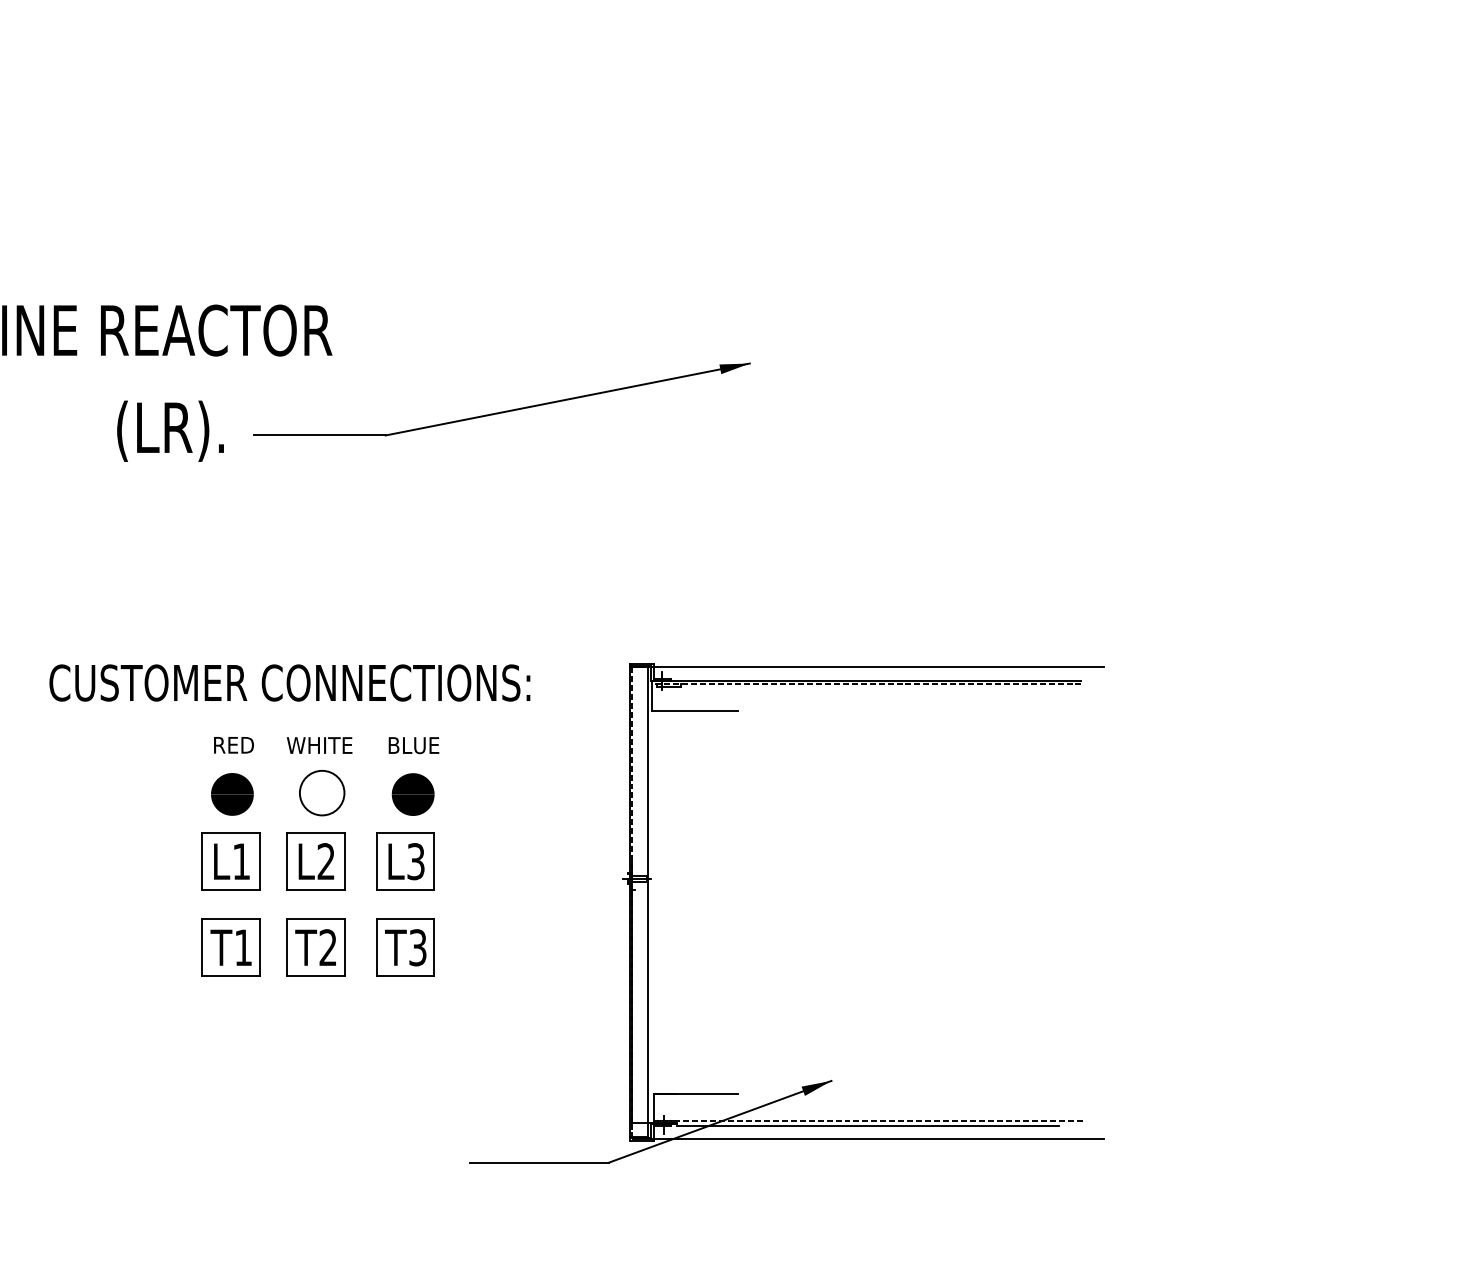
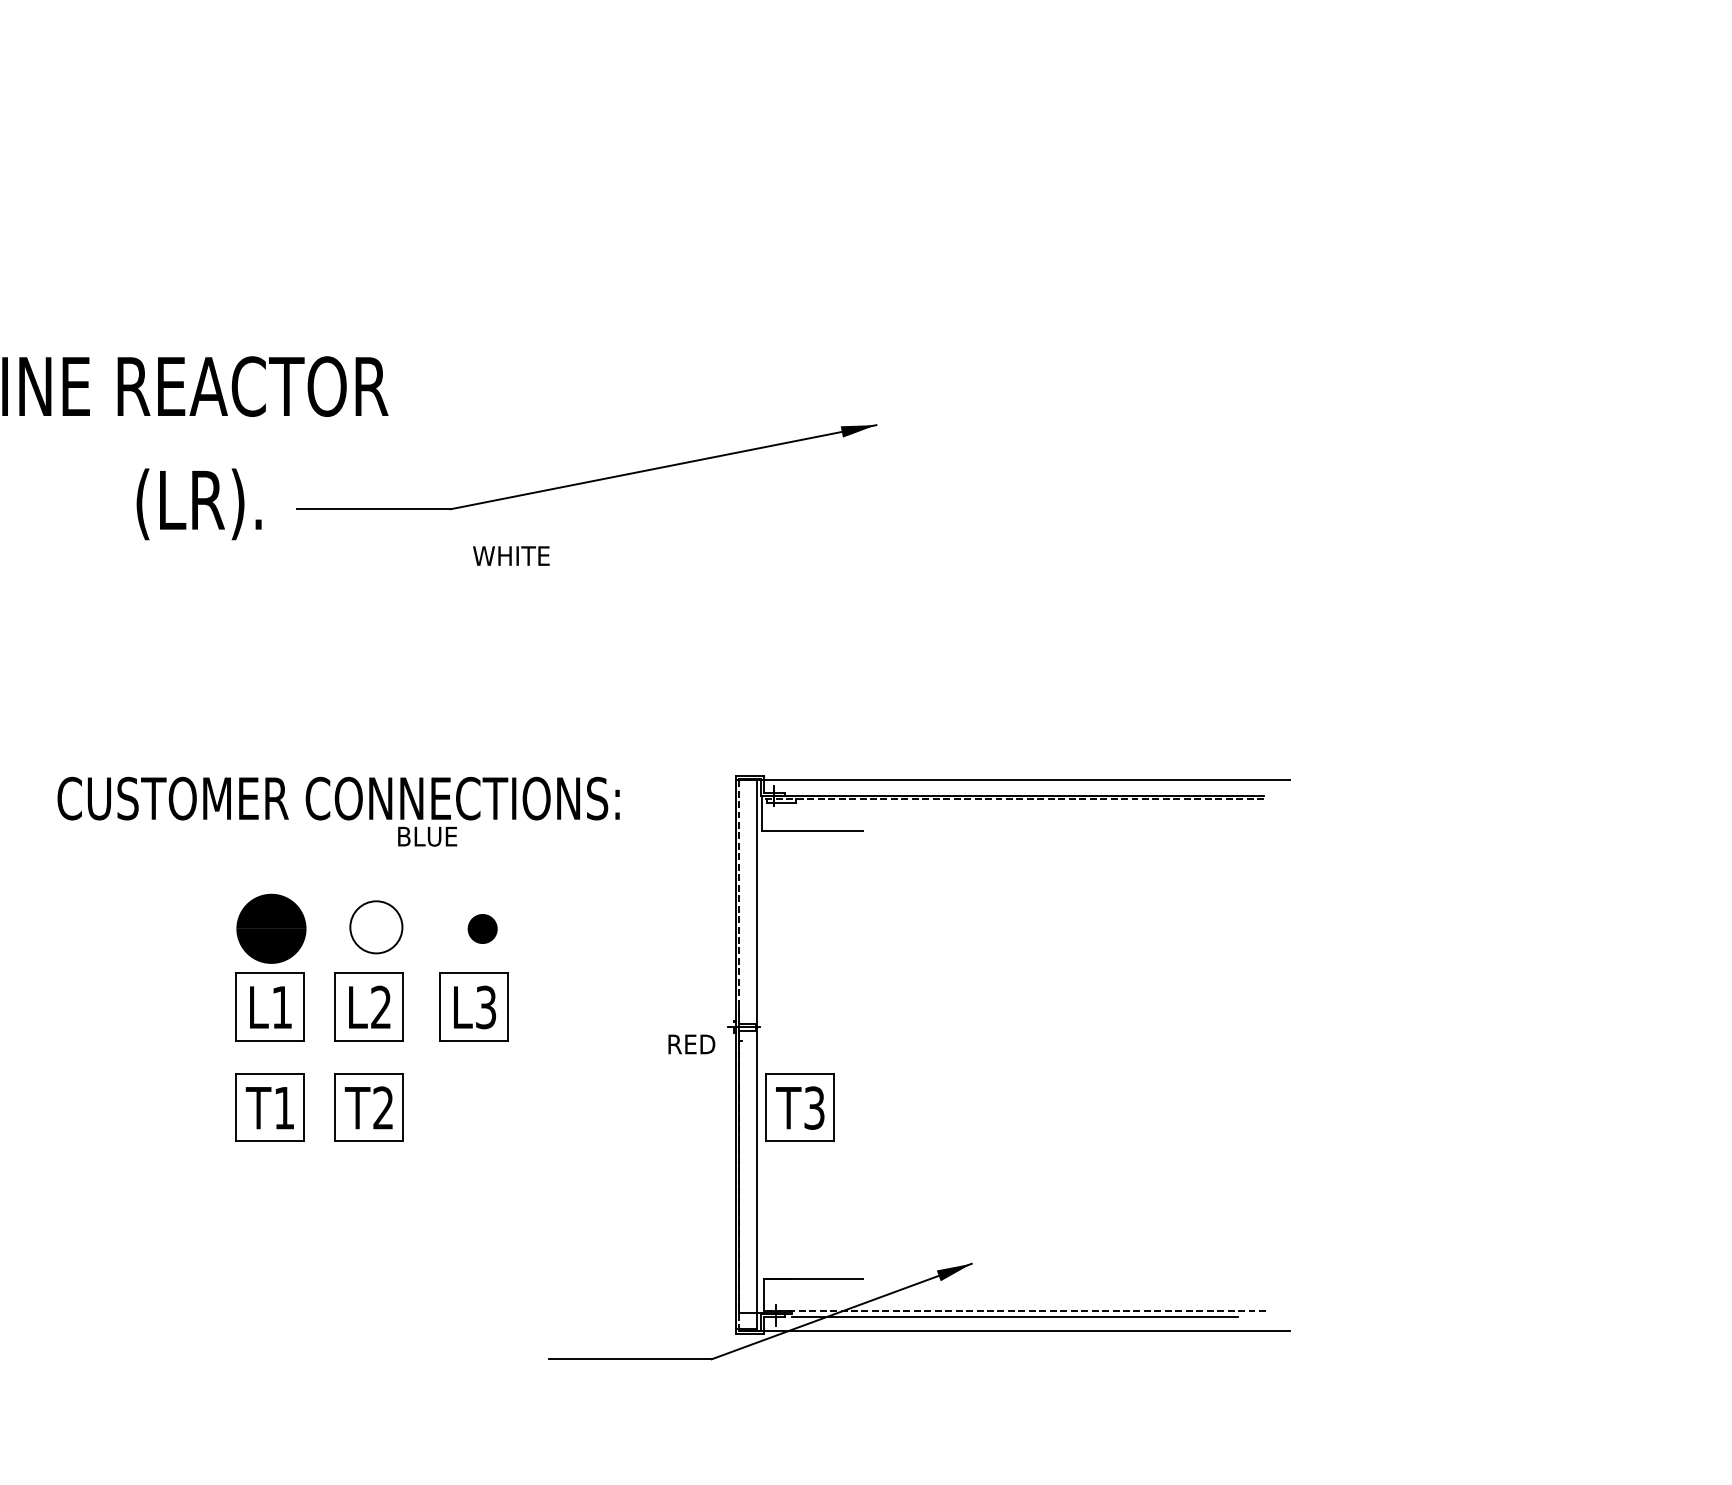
text: (233, 745) -> (691, 1044), moved
text: (319, 745) -> (511, 556), moved
text: (413, 745) -> (427, 836), moved
part: (232, 794) -> (271, 928), size x1.4
part: (412, 794) -> (481, 928), size x0.6
part: (405, 947) -> (799, 1107), moved

